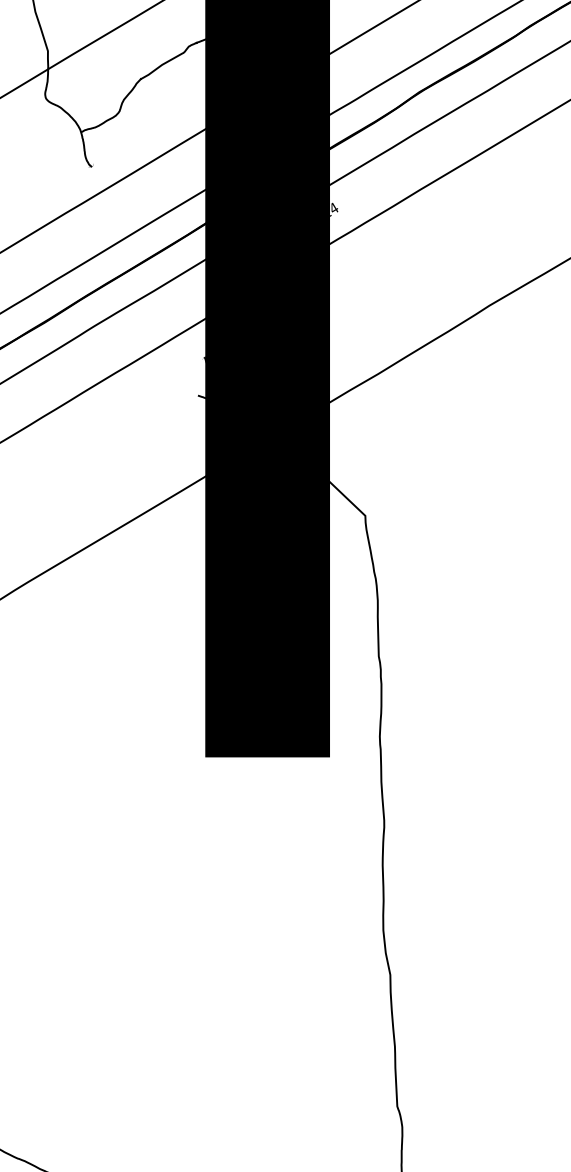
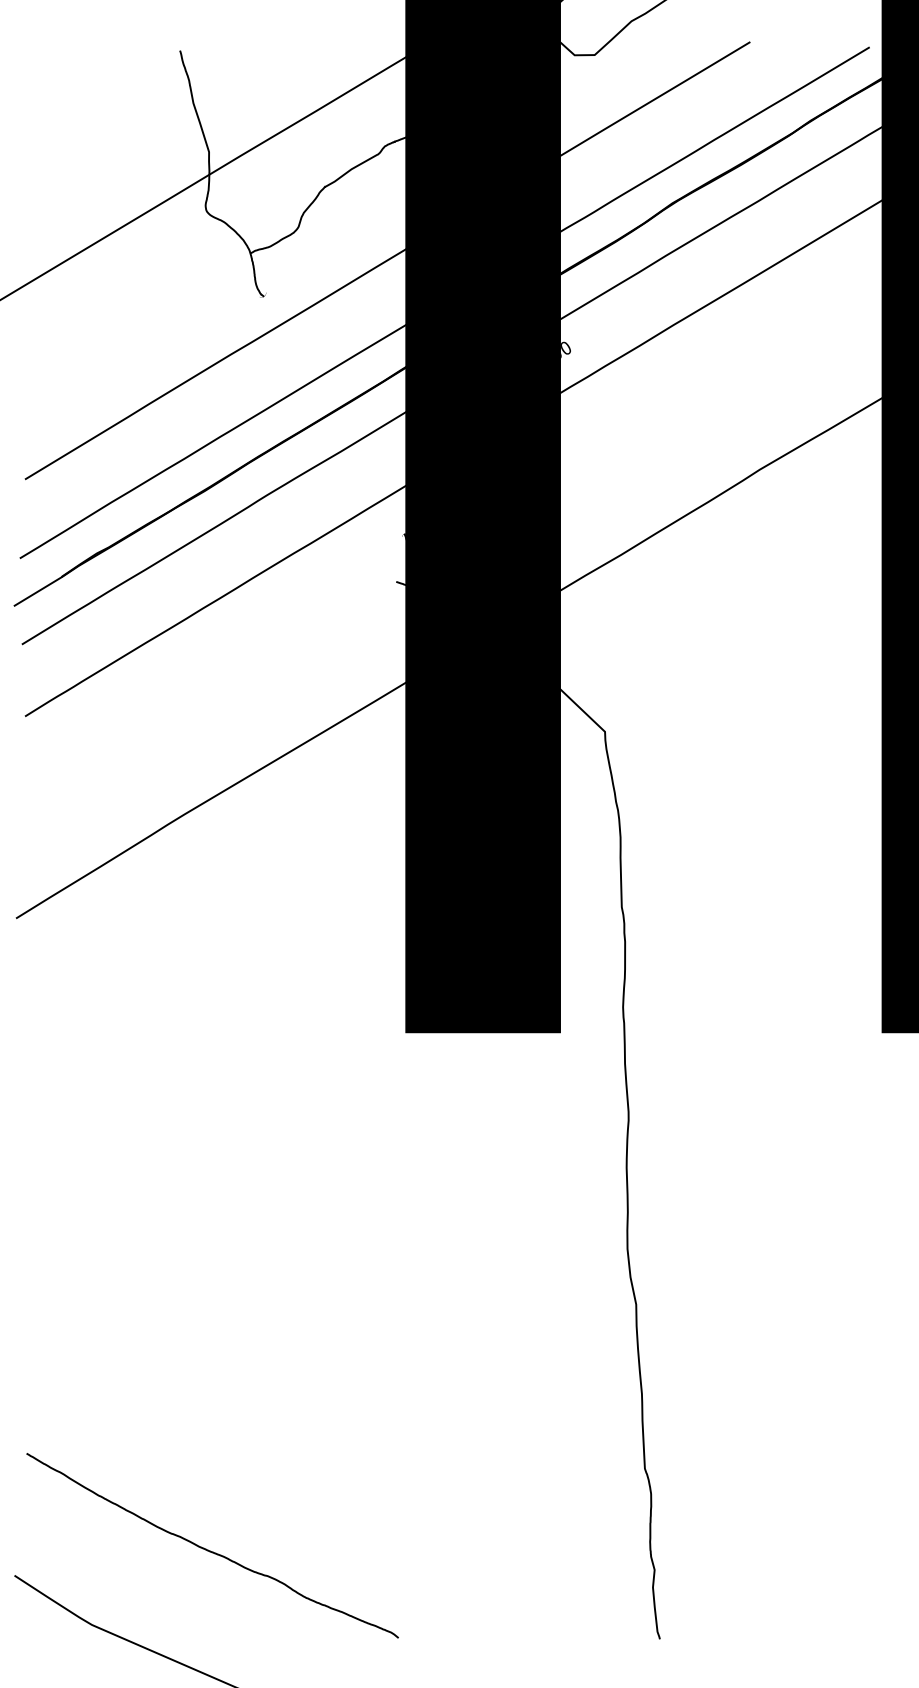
text: (334, 209) -> (566, 349), 324 -> 290

